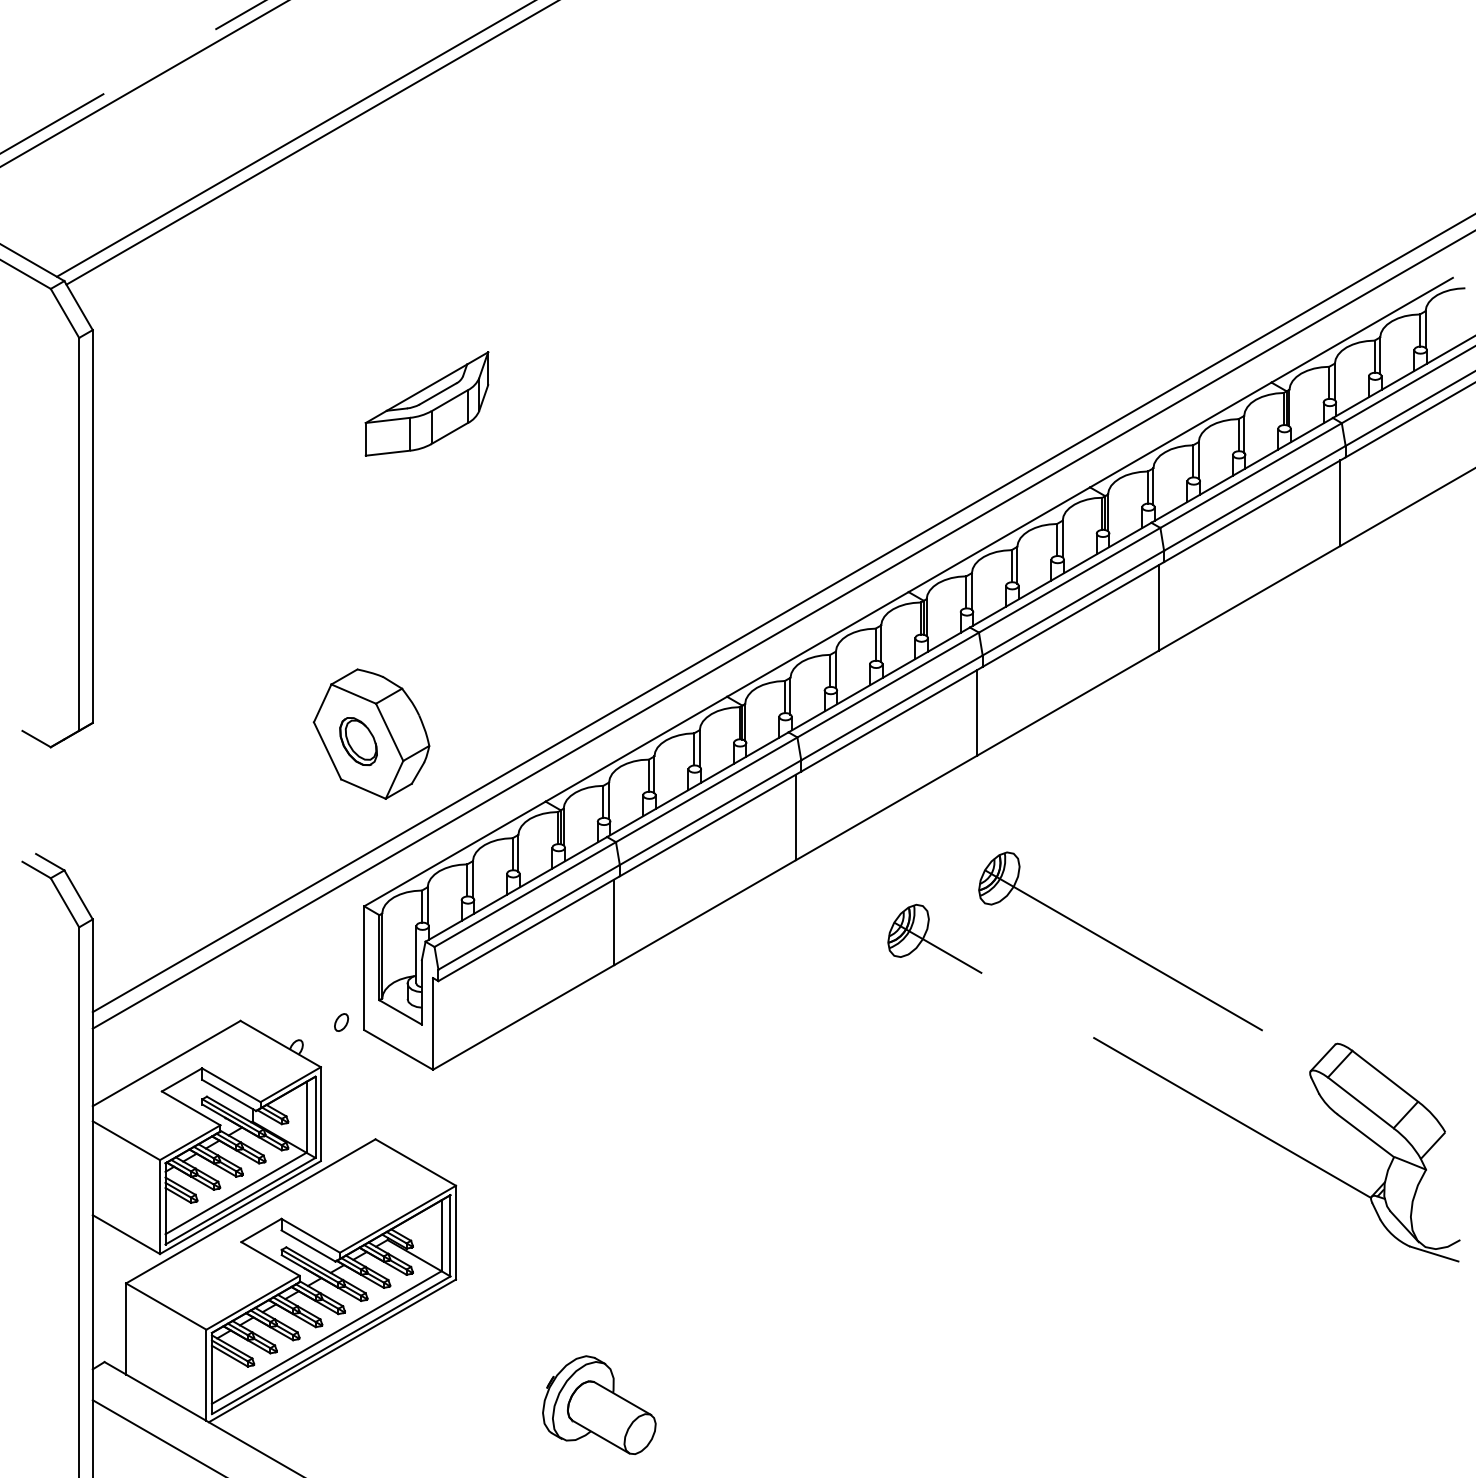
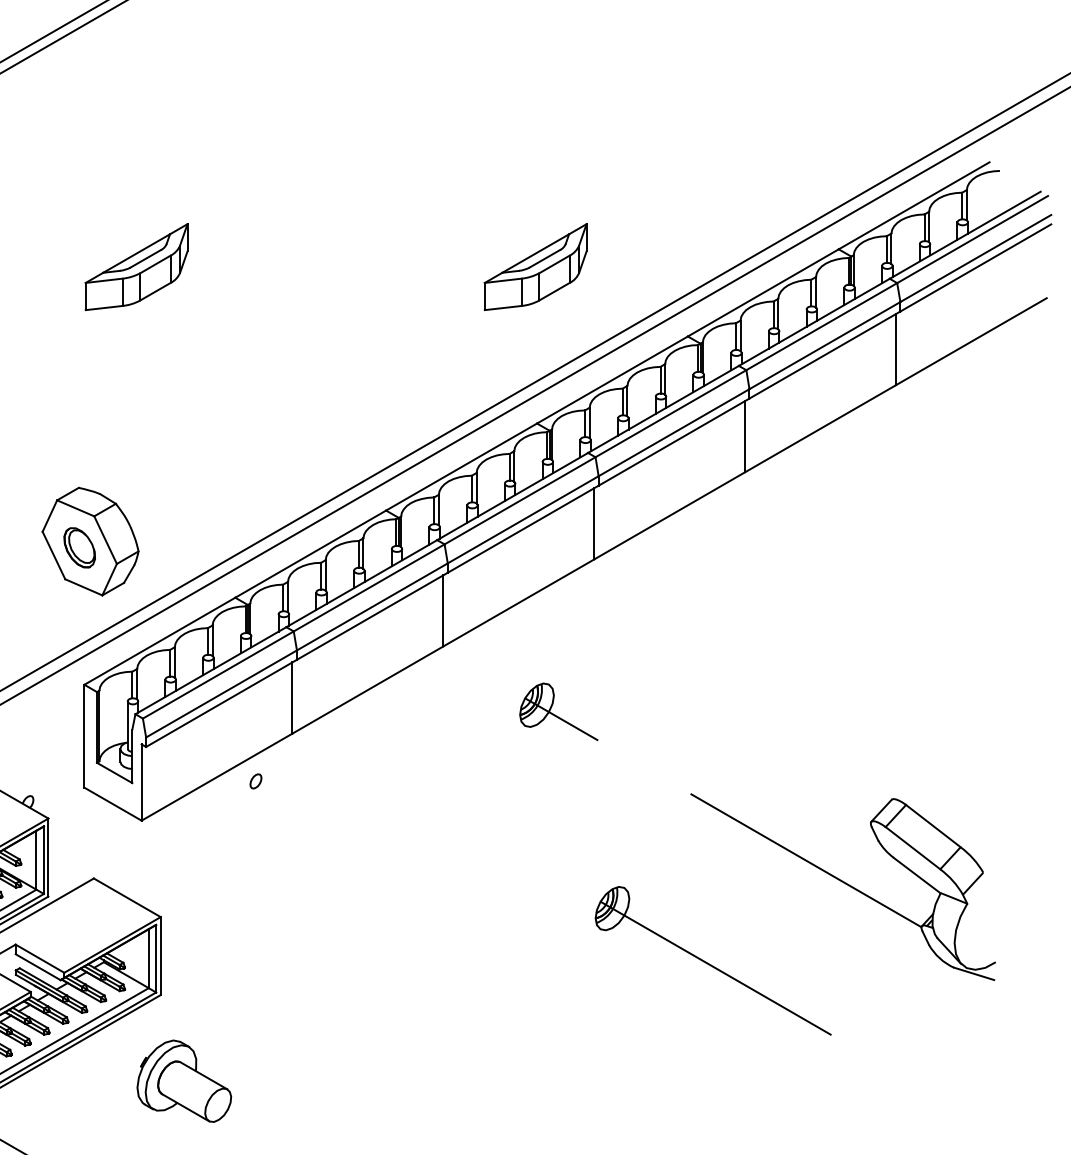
part: (906, 403) -> (535, 266), added
part: (1120, 941) -> (713, 960), moved
part: (341, 1022) -> (255, 781), moved
part: (599, 1404) -> (184, 1080), moved

